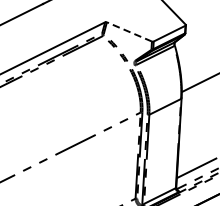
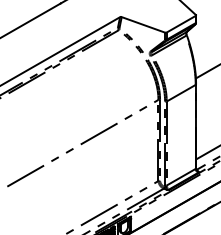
line: (128, 31) -> (142, 24), dashed -> solid

